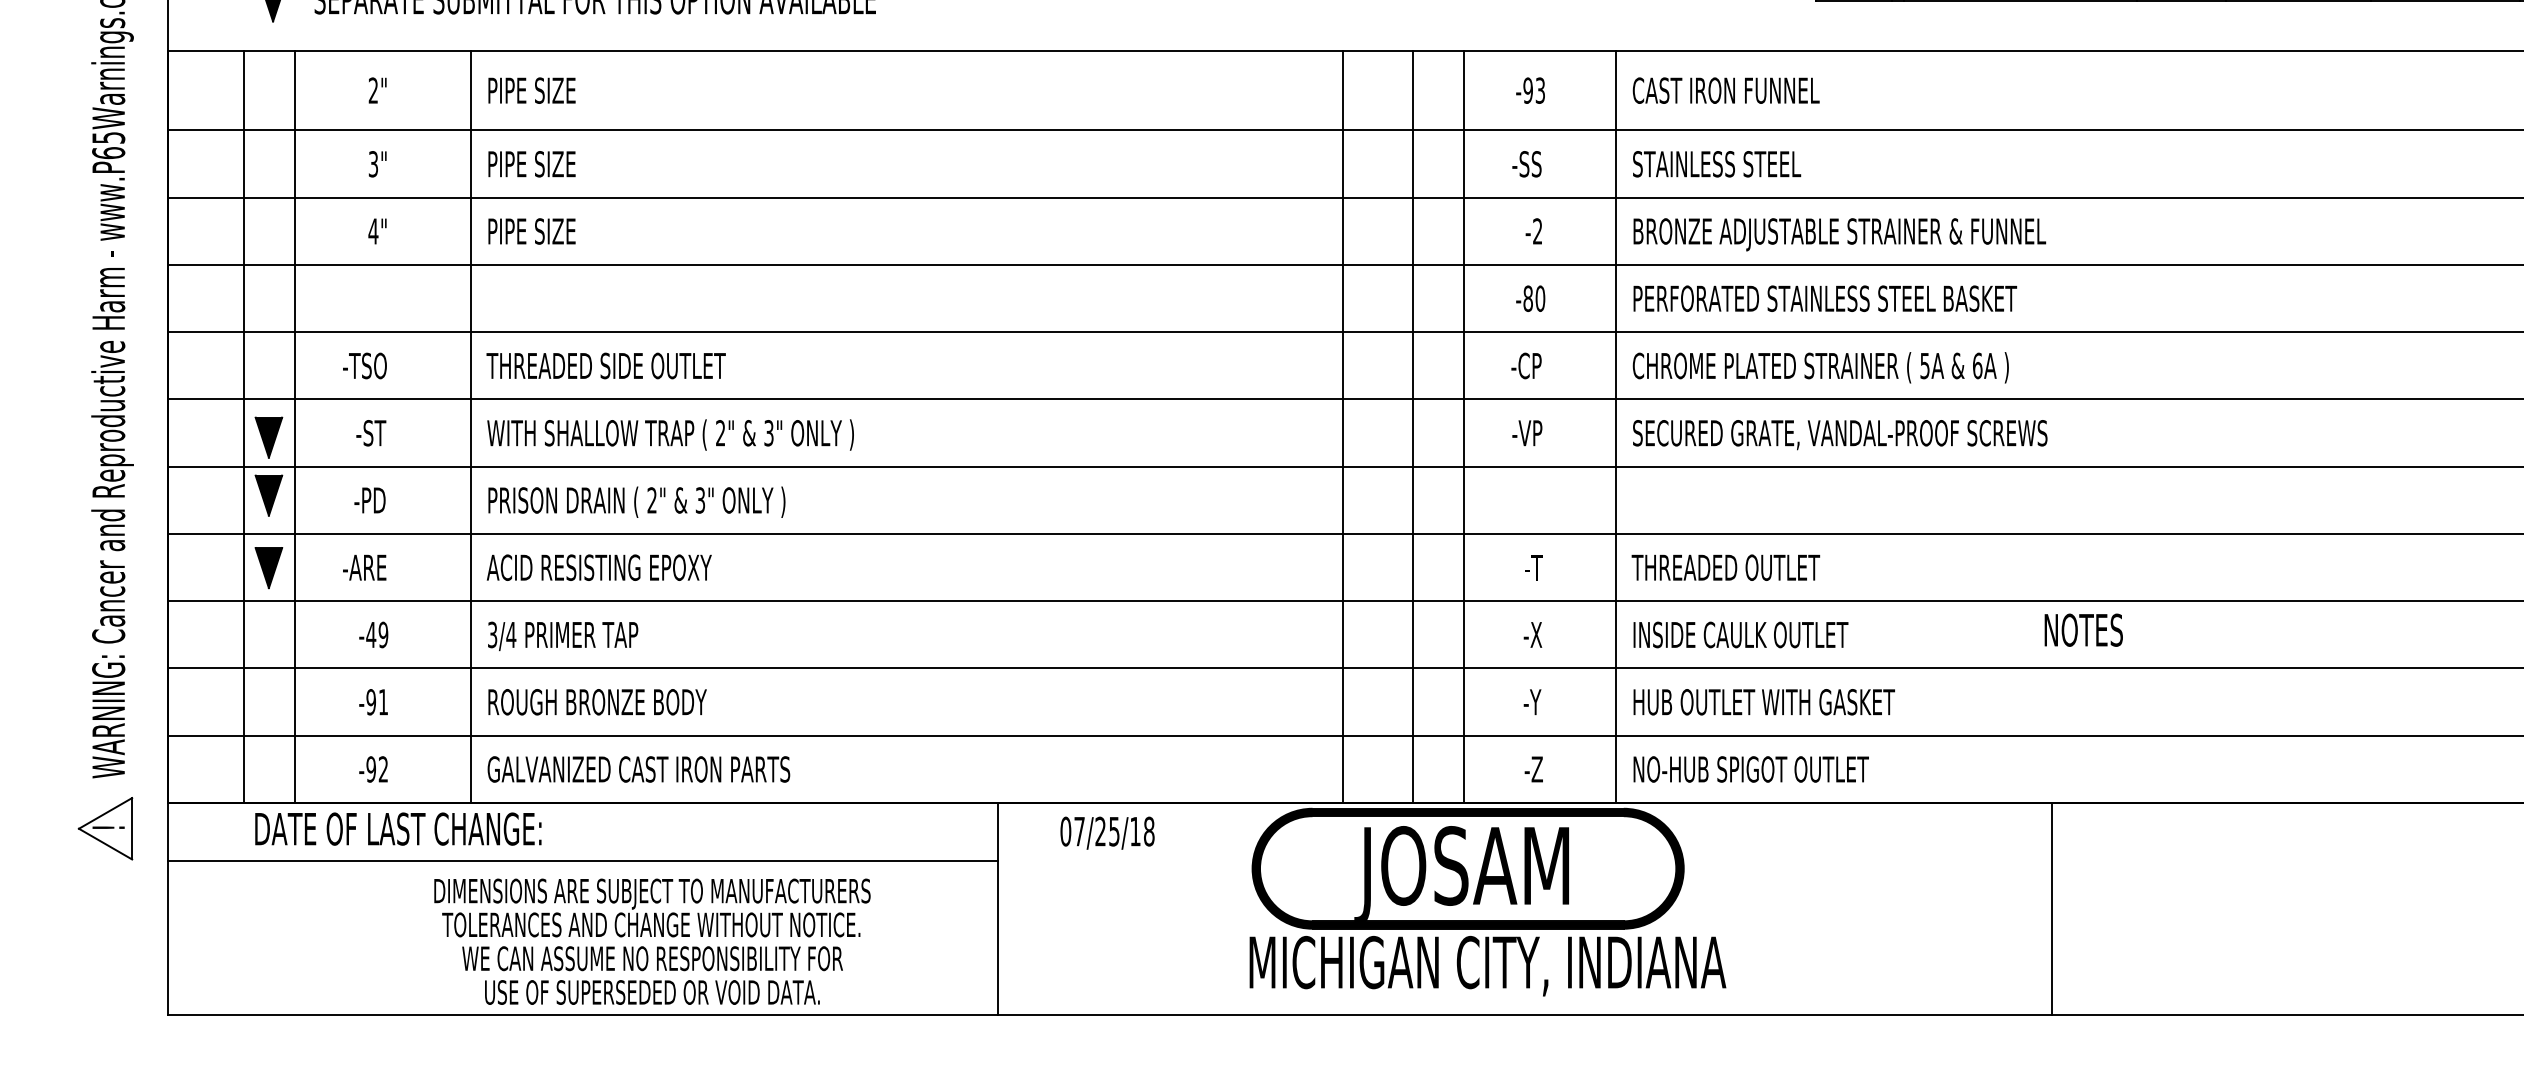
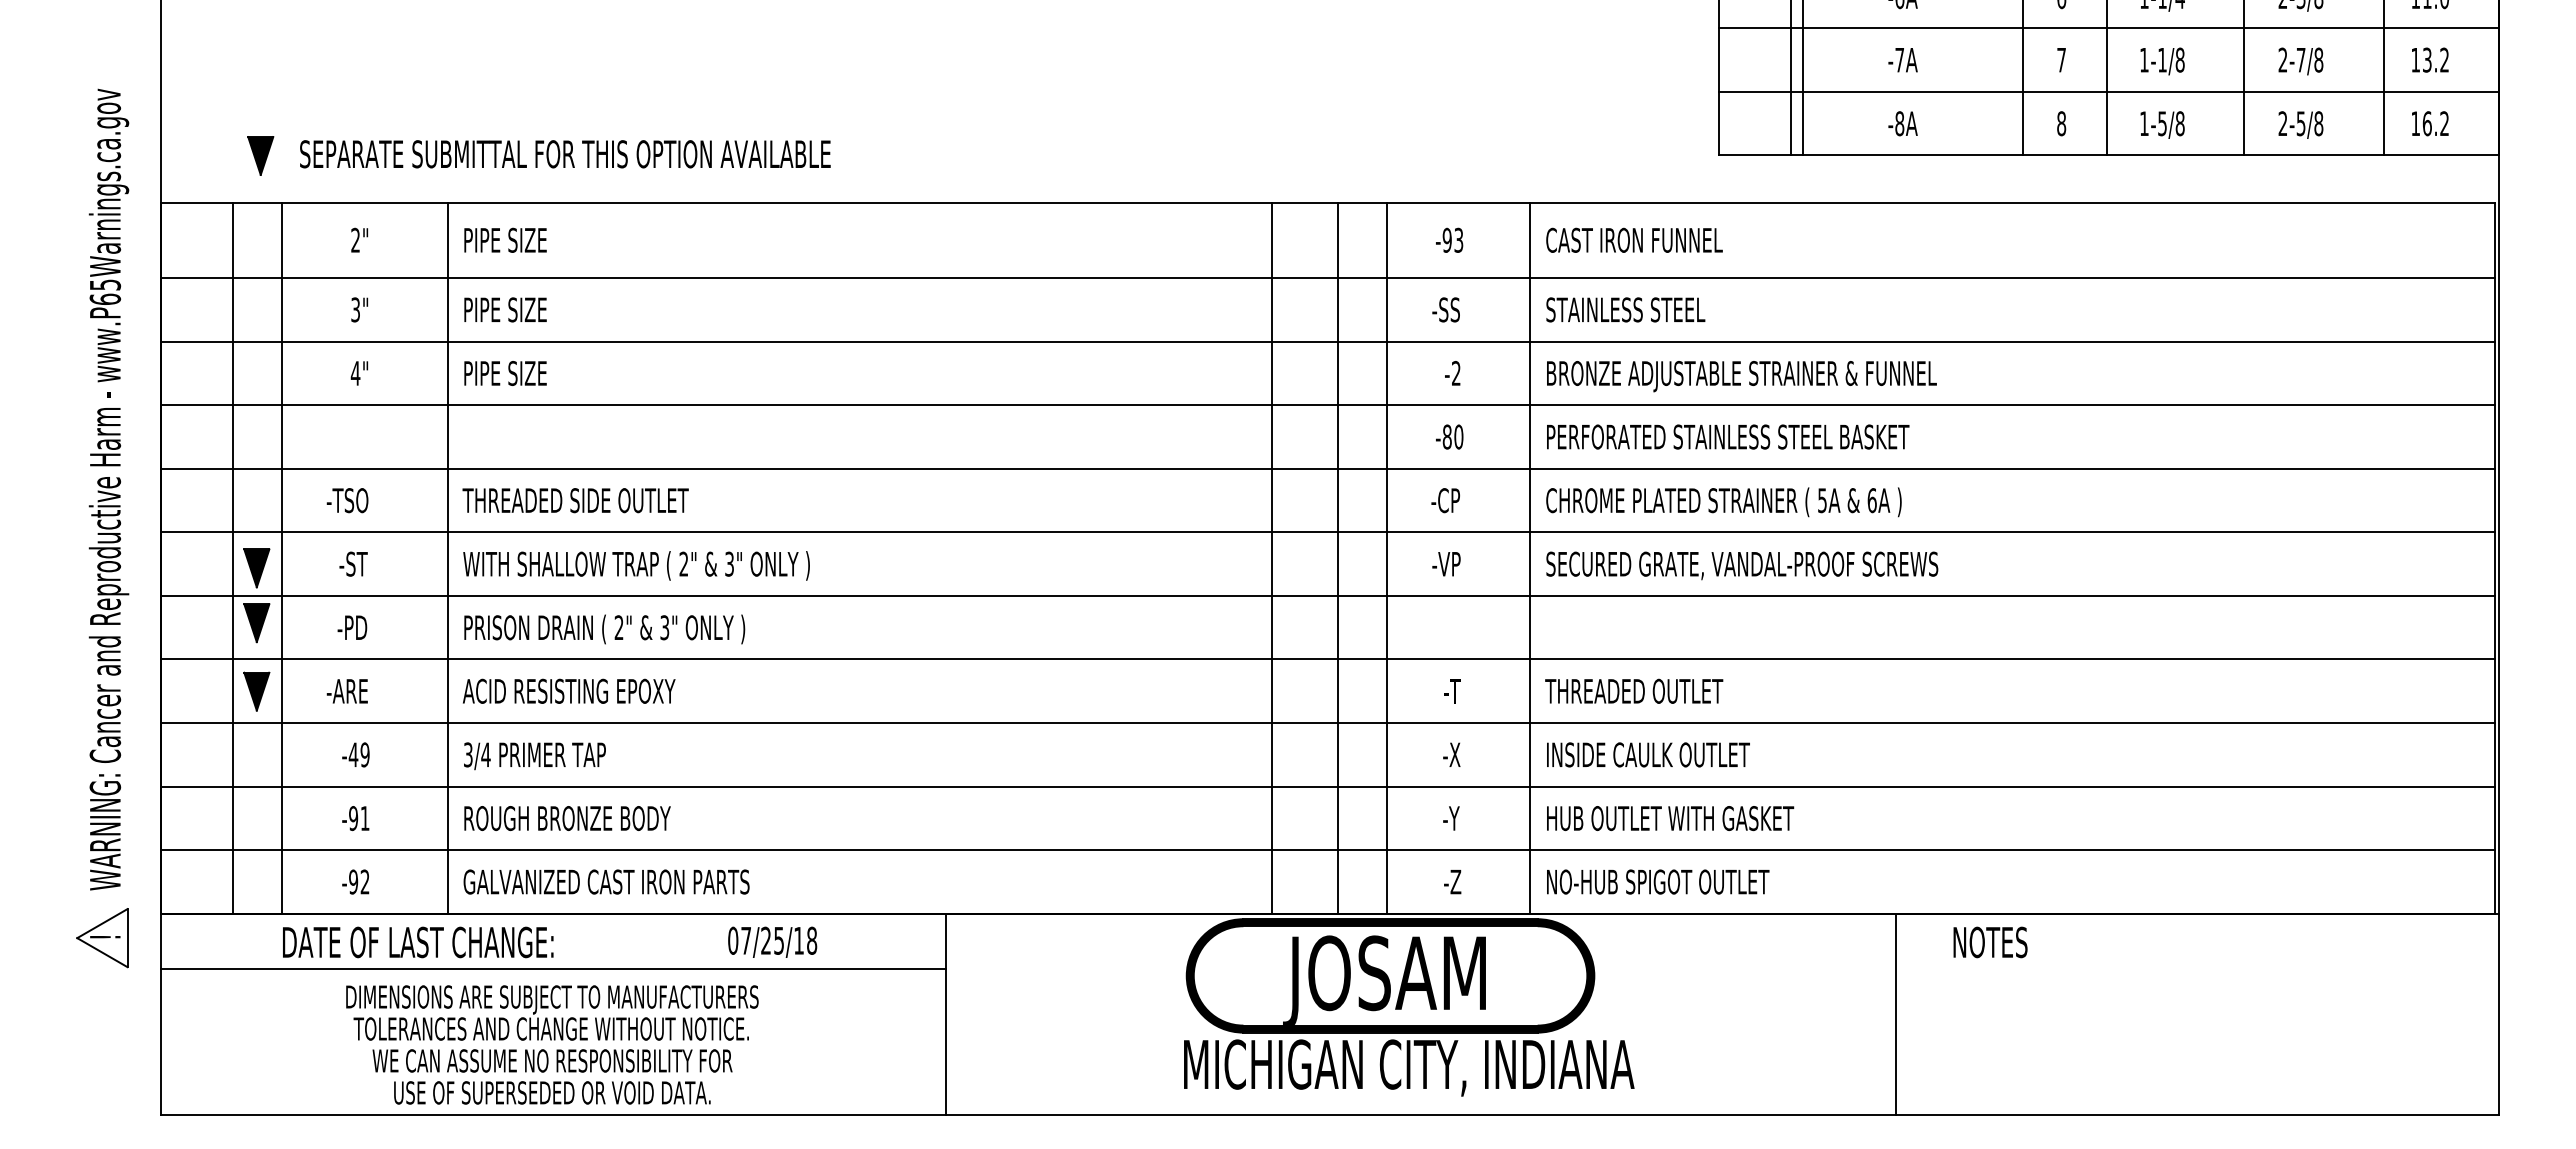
text: (2083, 630) -> (1990, 942), moved
text: (398, 829) -> (418, 942), moved
text: (1107, 832) -> (772, 941), moved
line: (2052, 908) -> (1896, 1013), moved
text: (652, 941) -> (552, 1044), moved

